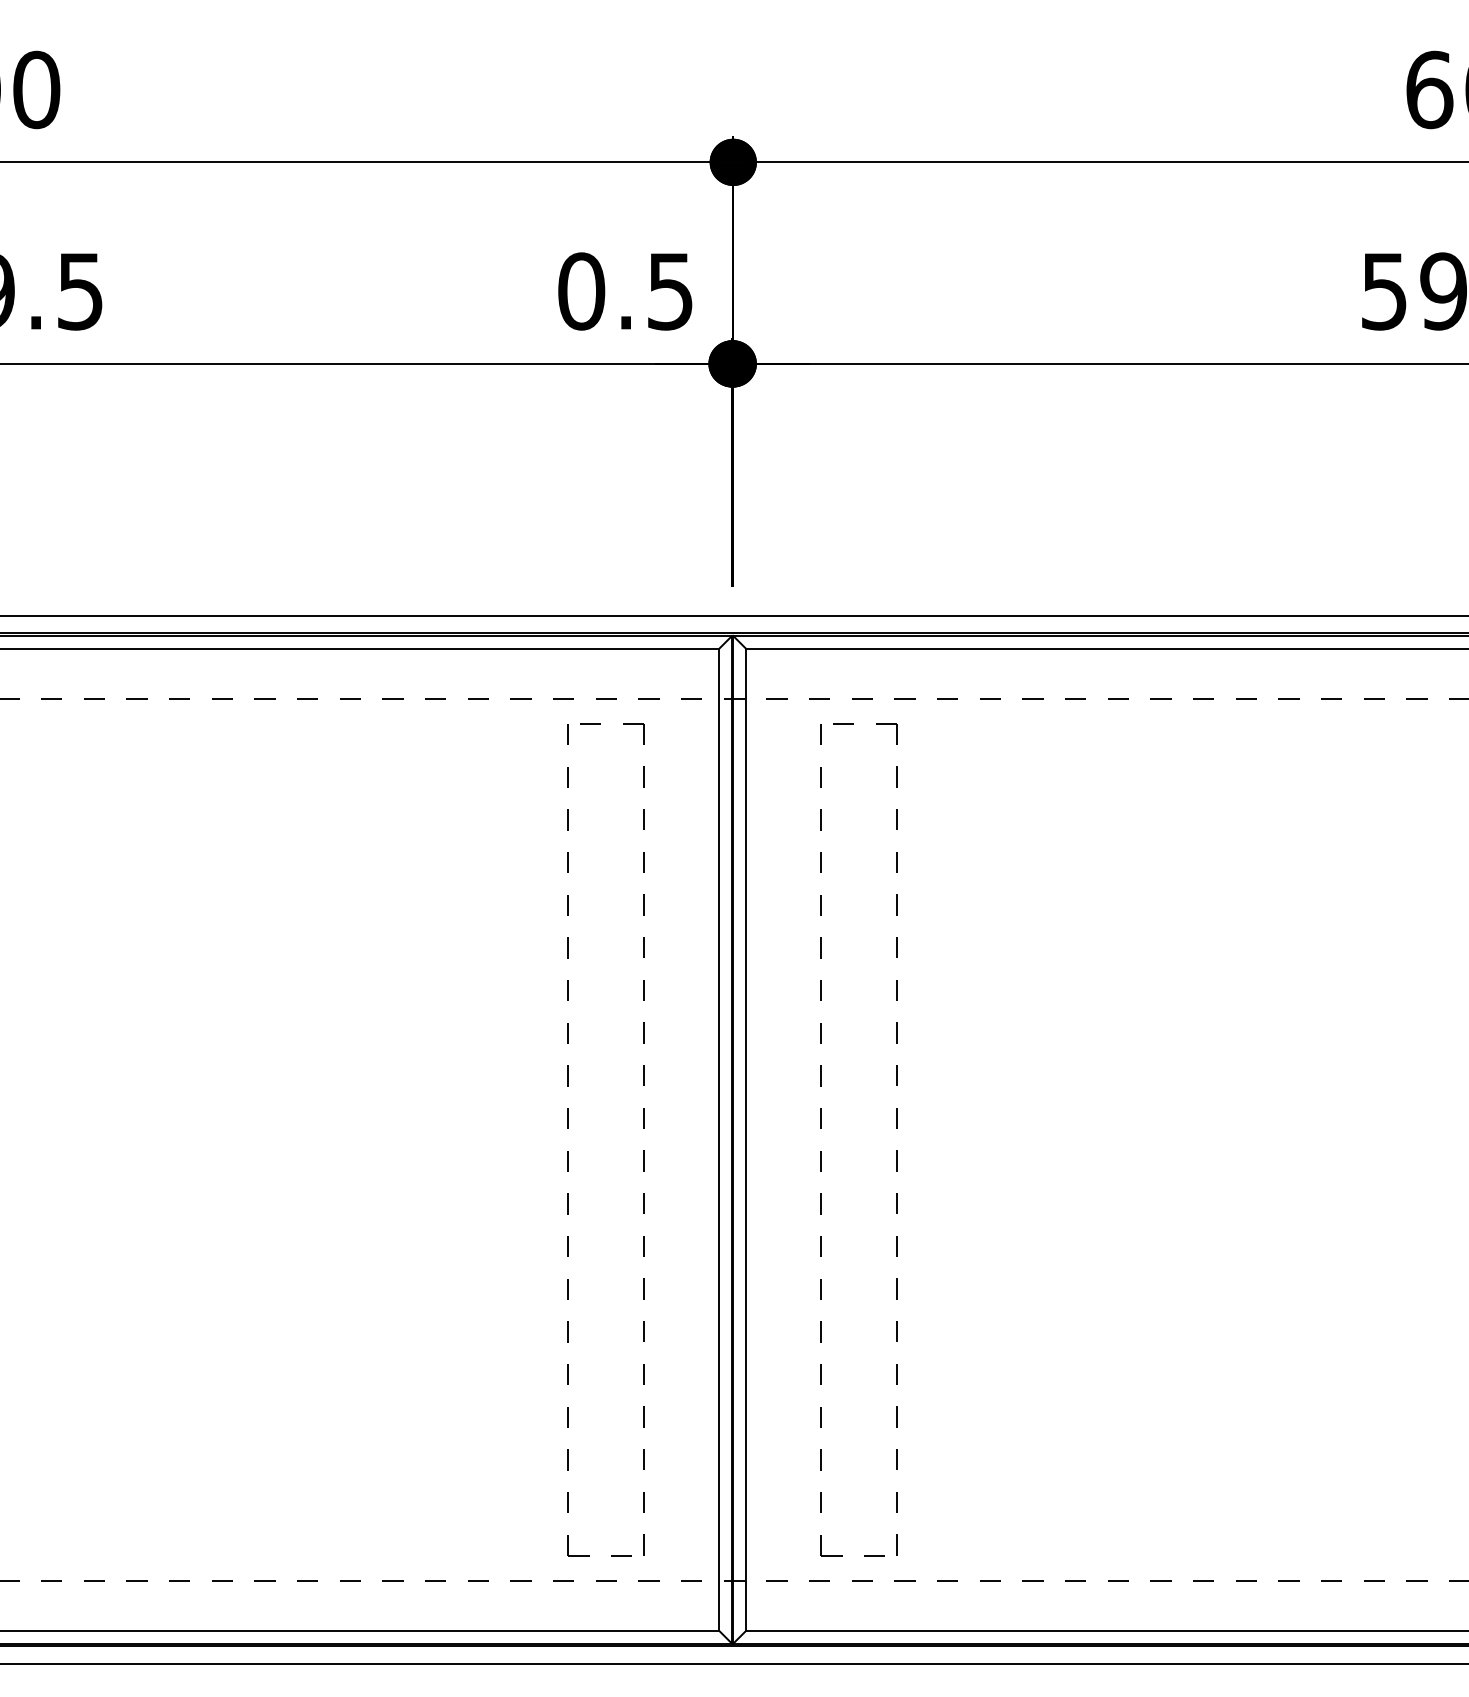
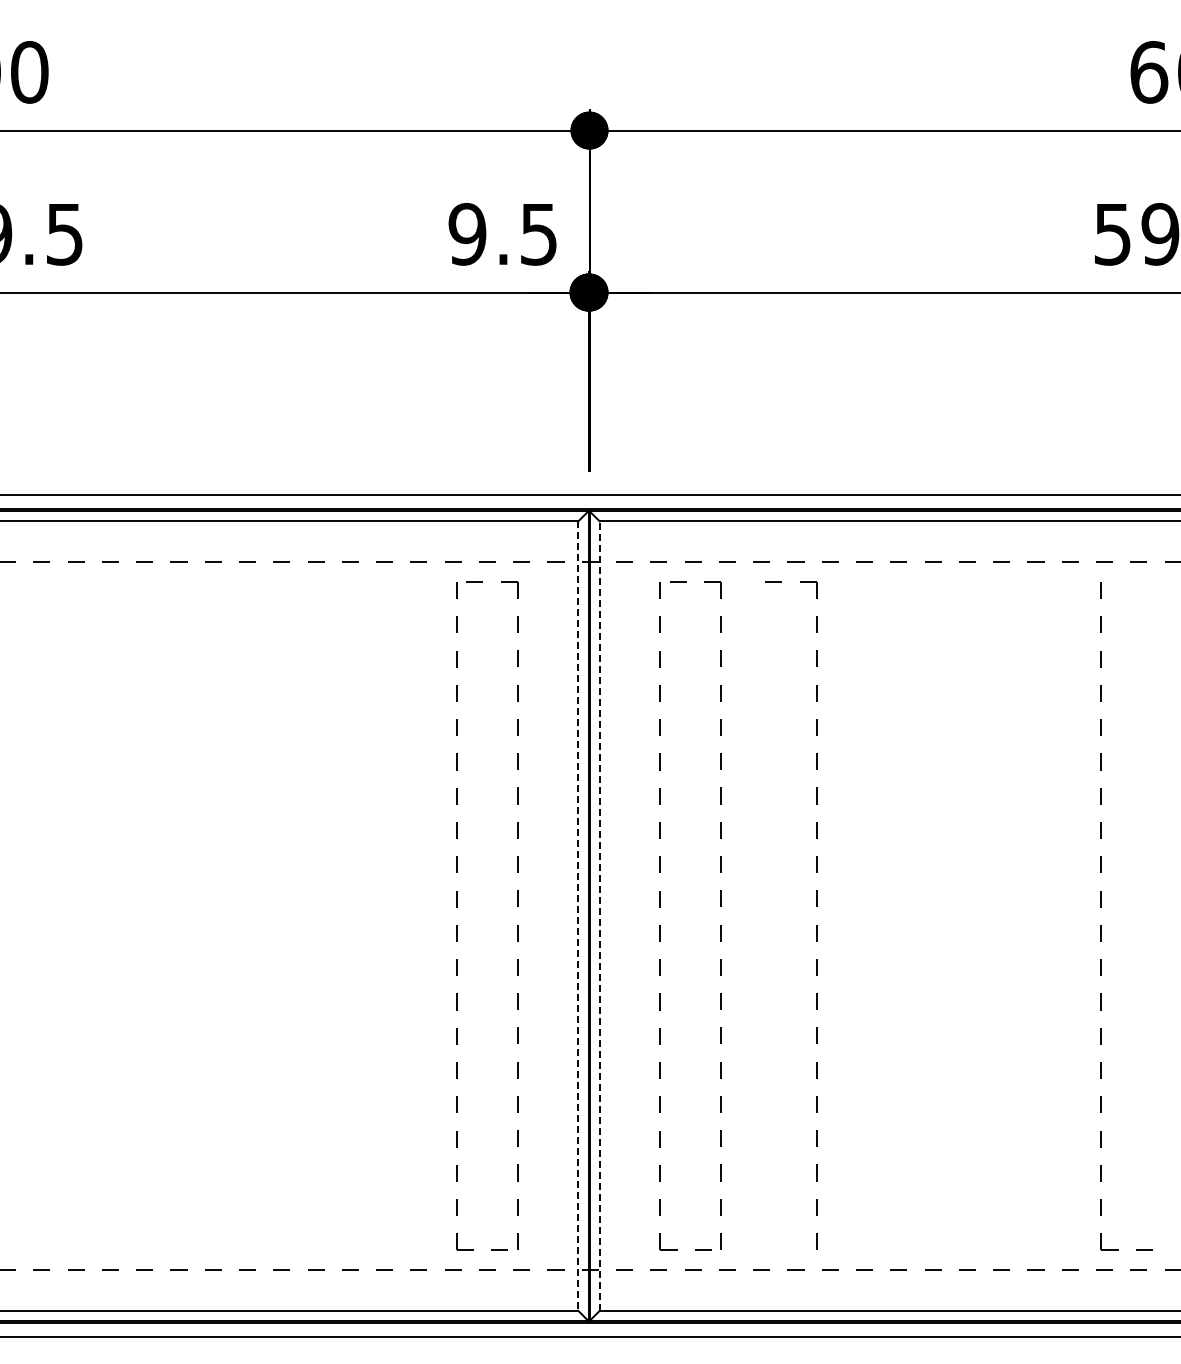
text: (581, 291) -> (467, 234), 0.5 -> 9.5
part: (1015, 1127) -> (816, 906), added
part: (1370, 1129) -> (1101, 907), added
line: (719, 1140) -> (578, 916), solid -> dashed
line: (745, 1140) -> (599, 916), solid -> dashed

